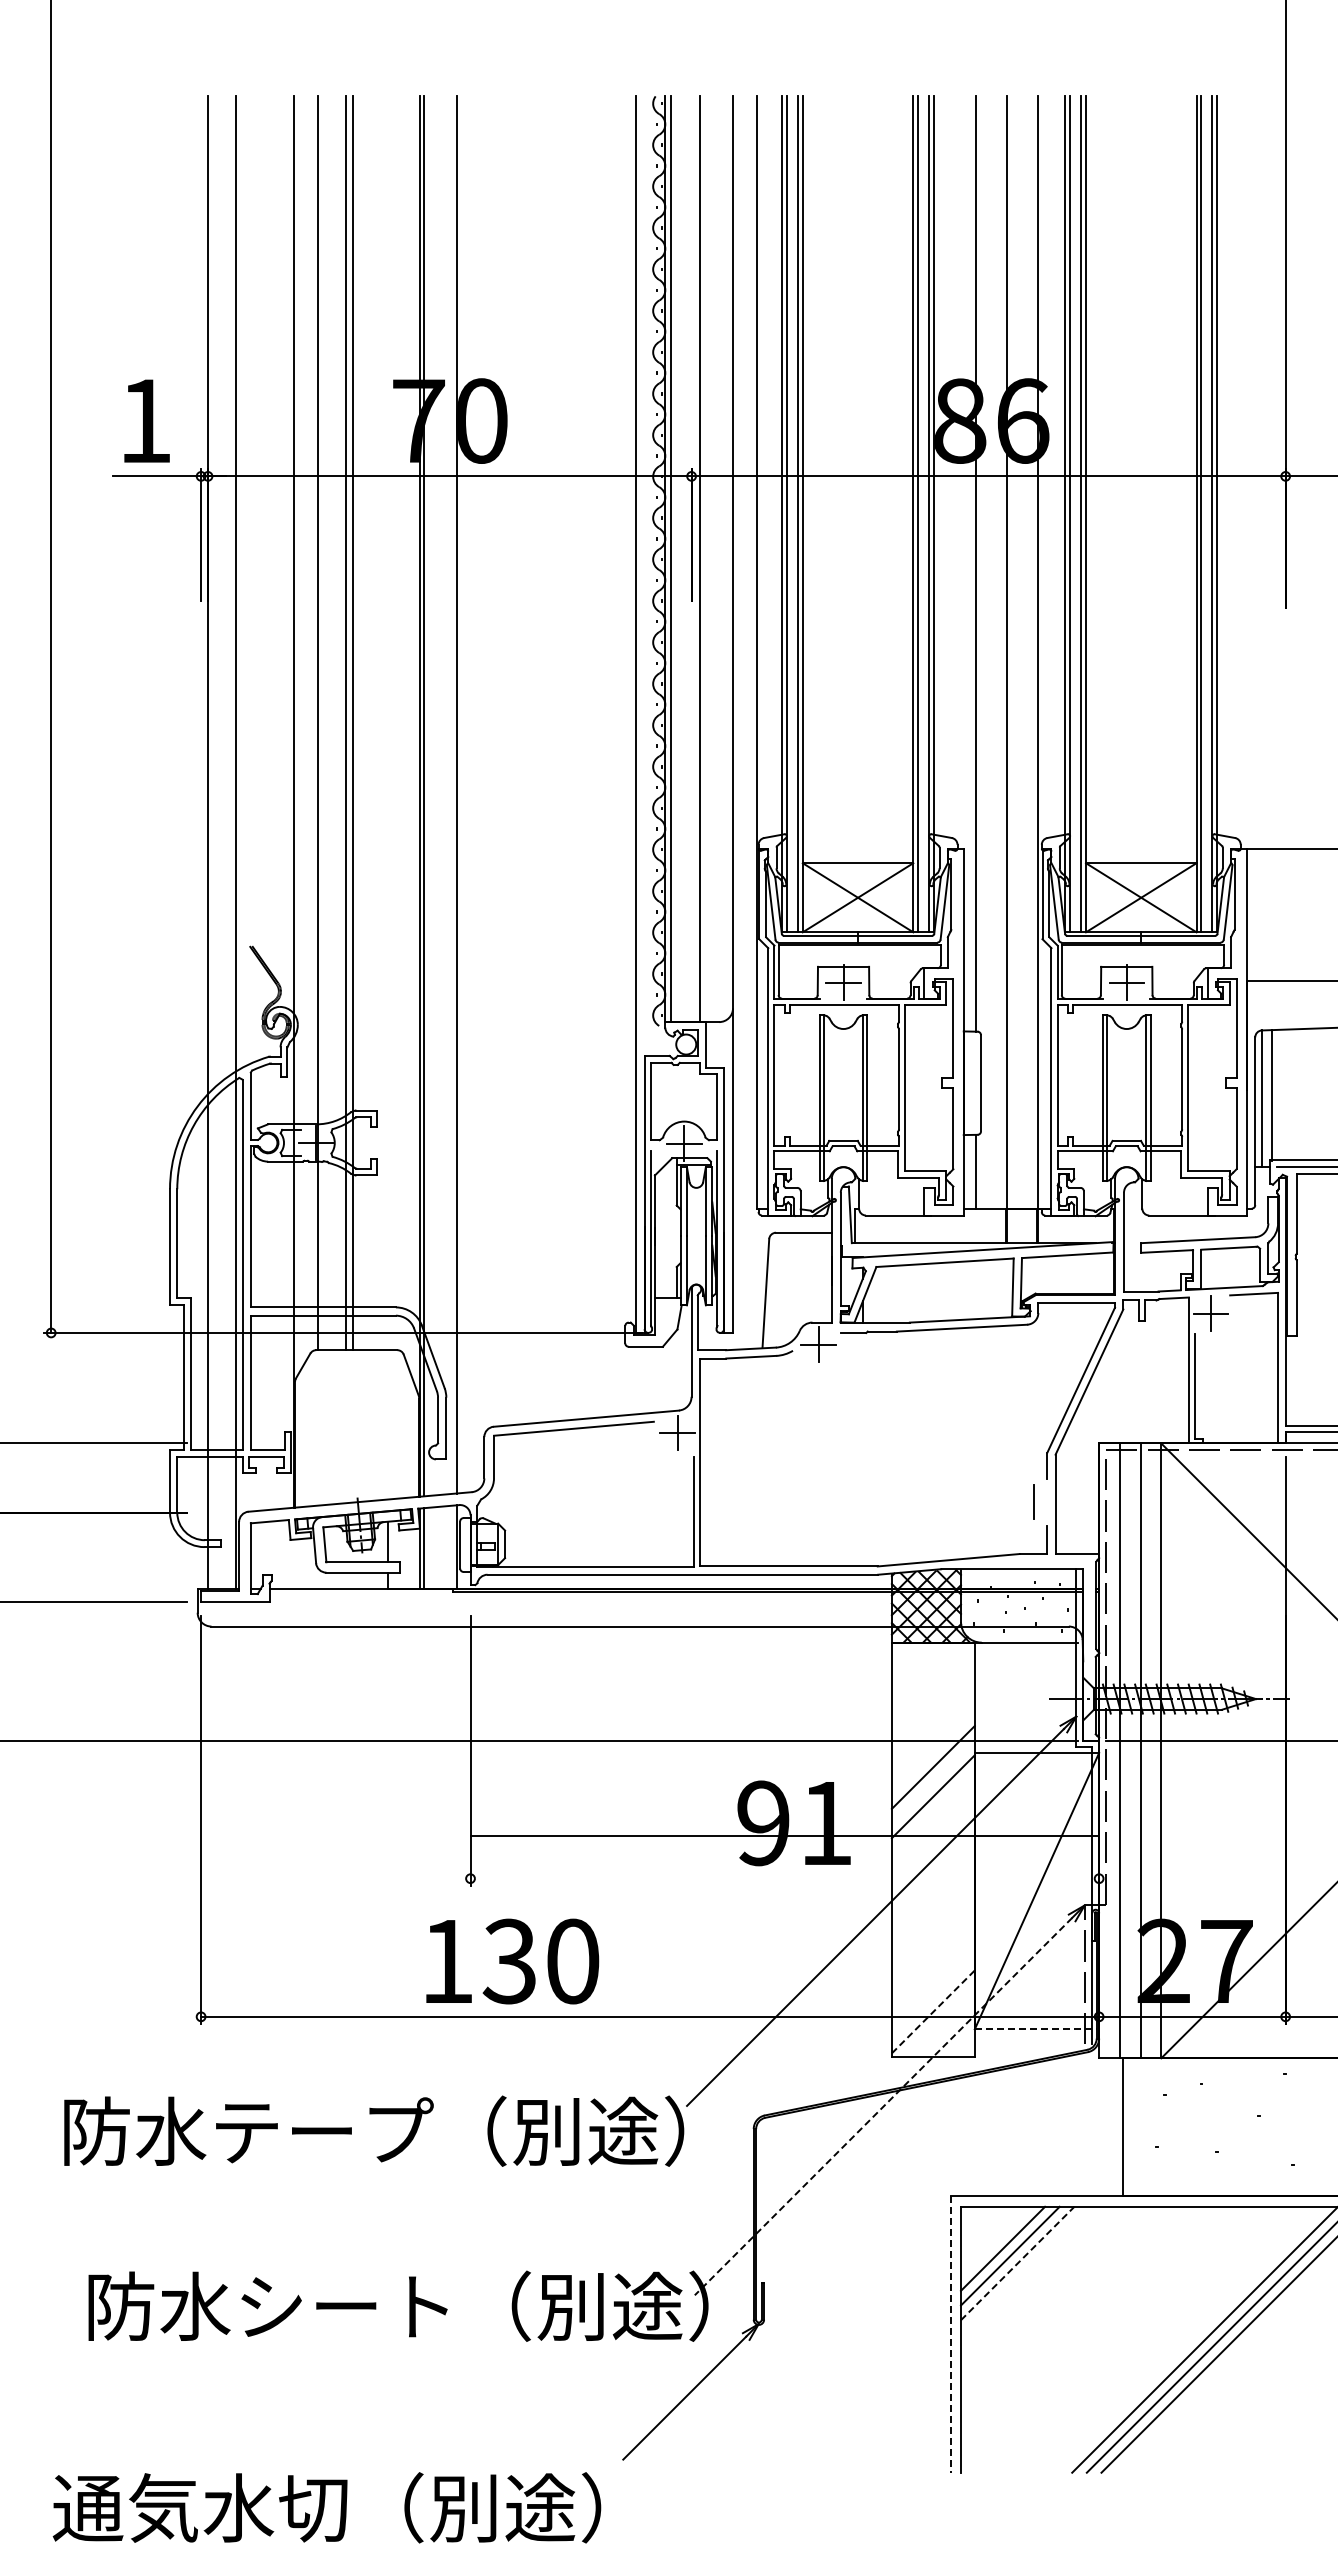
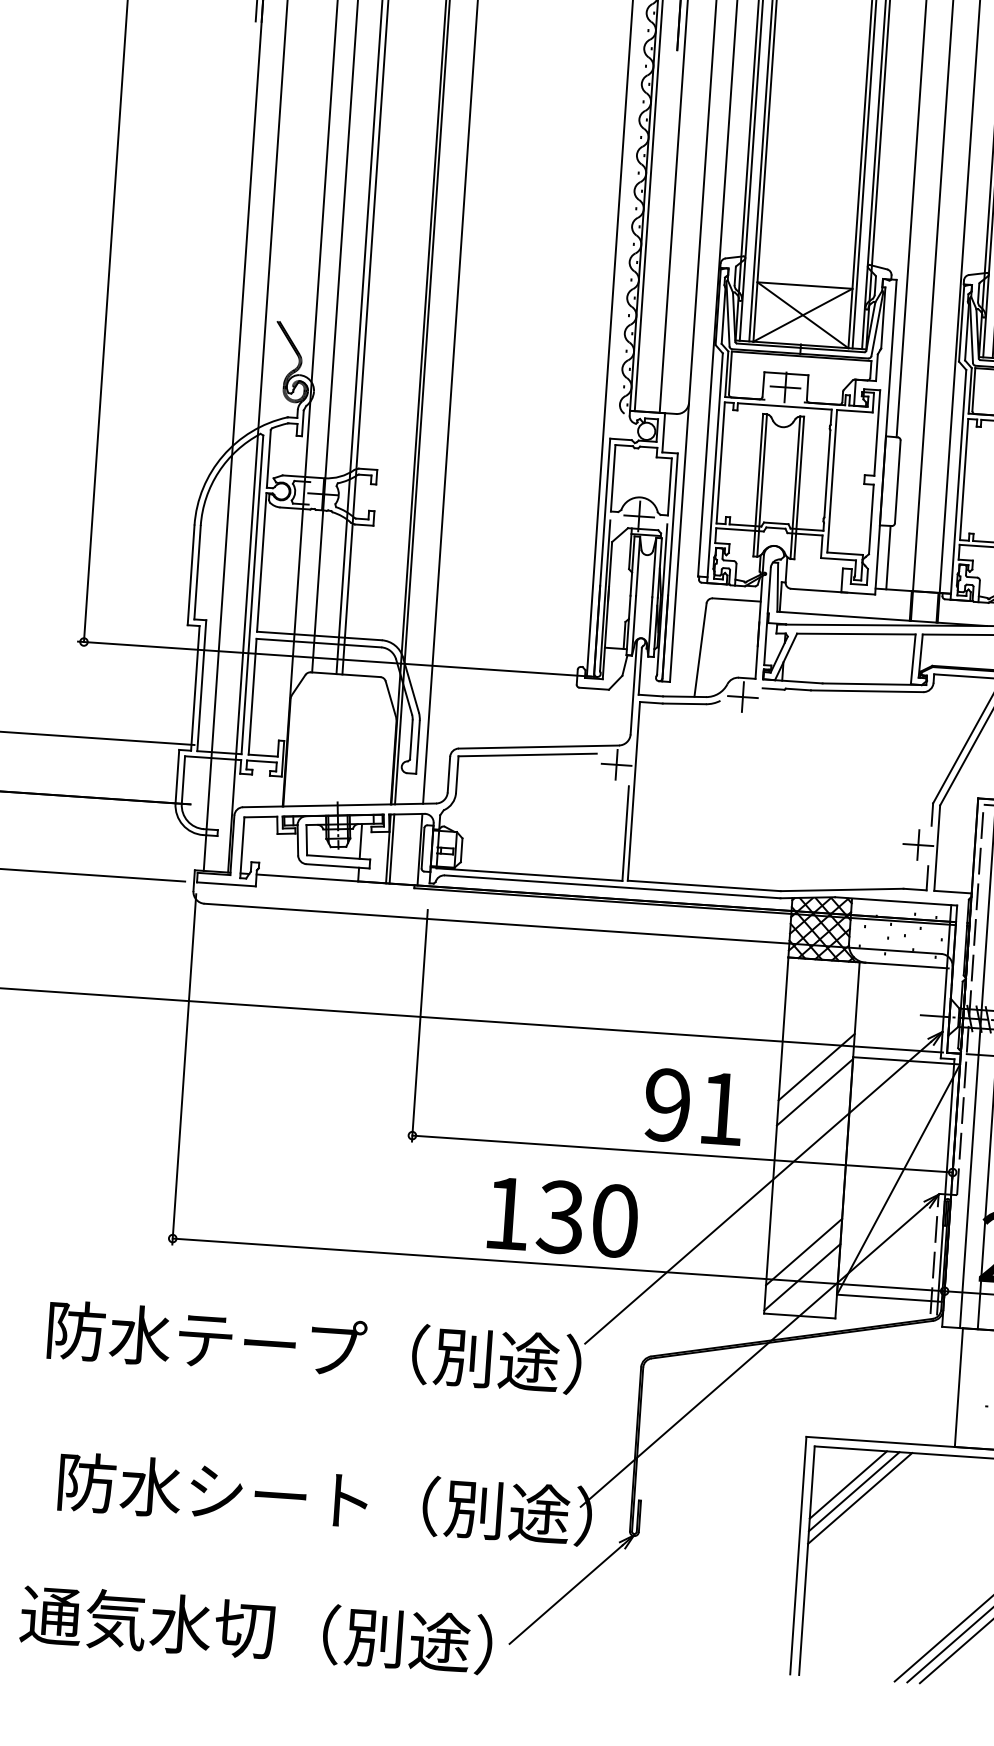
line: (1033, 1502) -> (918, 845), added
line: (784, 1835) -> (682, 1153), moved
text: (512, 1961) -> (563, 1217), moved
line: (932, 1982) -> (803, 1251), added
line: (933, 2011) -> (802, 1276), dashed -> solid
line: (1035, 2029) -> (889, 1298), dashed -> solid
line: (883, 2106) -> (754, 1355), dashed -> solid
line: (1018, 2263) -> (860, 1498), dashed -> solid
line: (950, 2335) -> (798, 1556), dashed -> solid
text: (326, 2507) -> (256, 1629), moved

